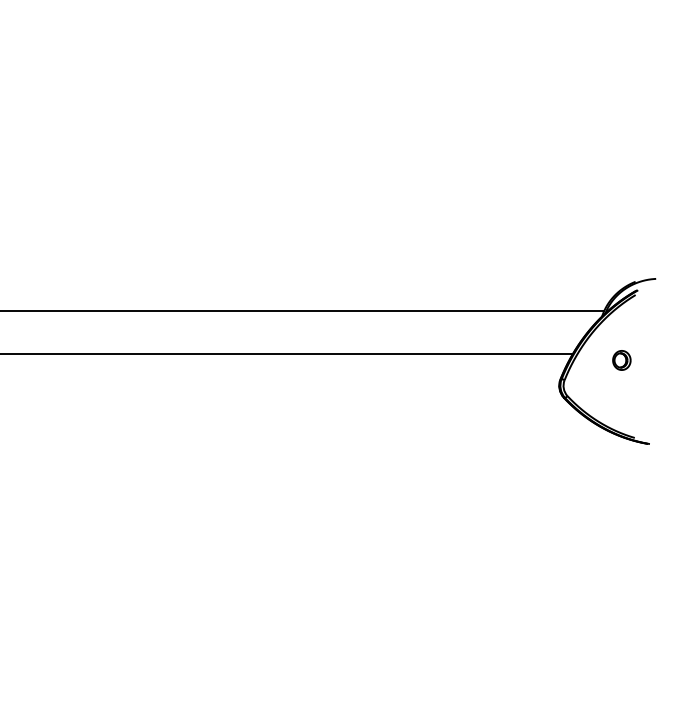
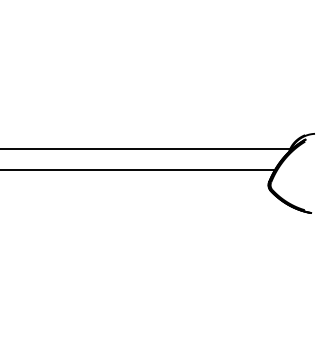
part: (621, 359) -> (298, 172), removed

